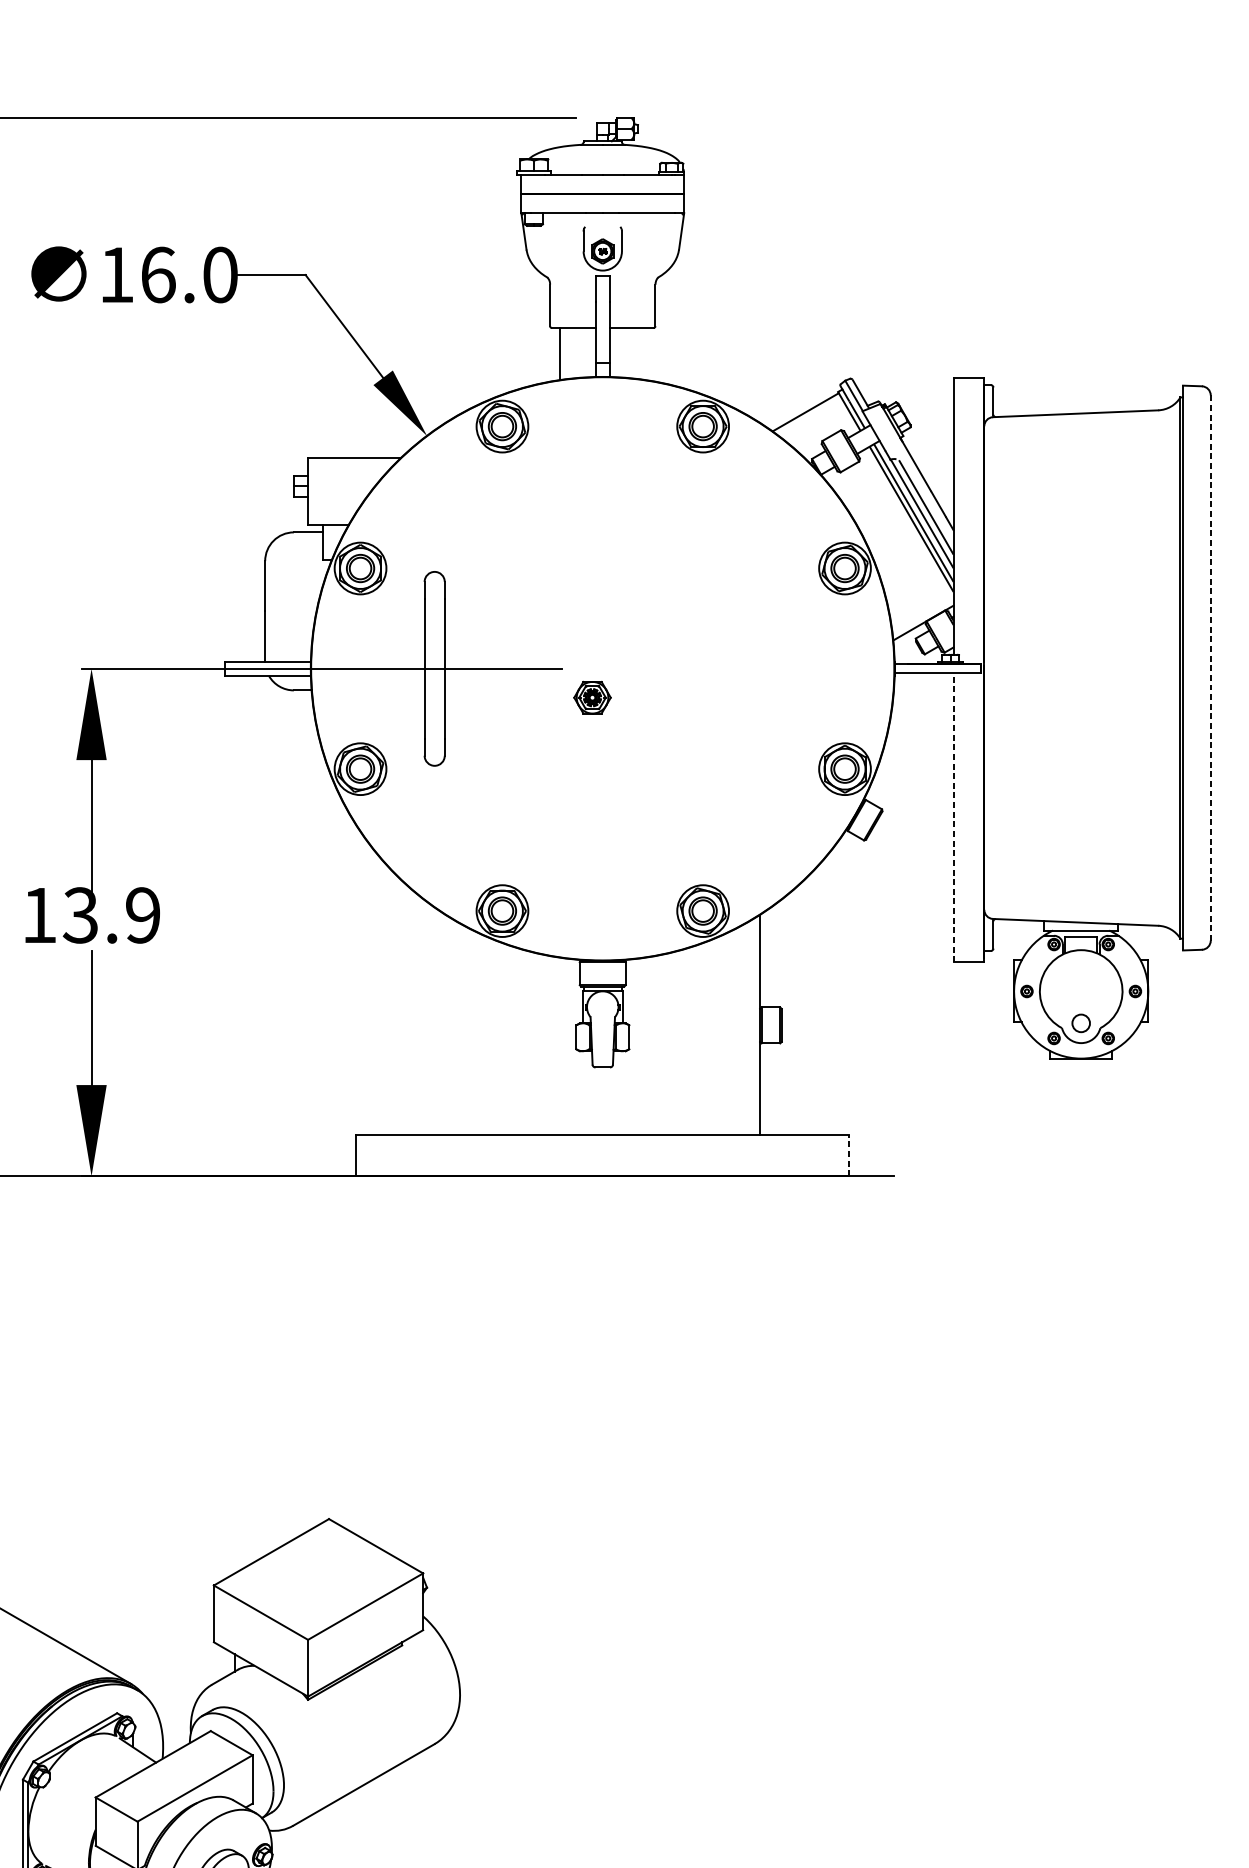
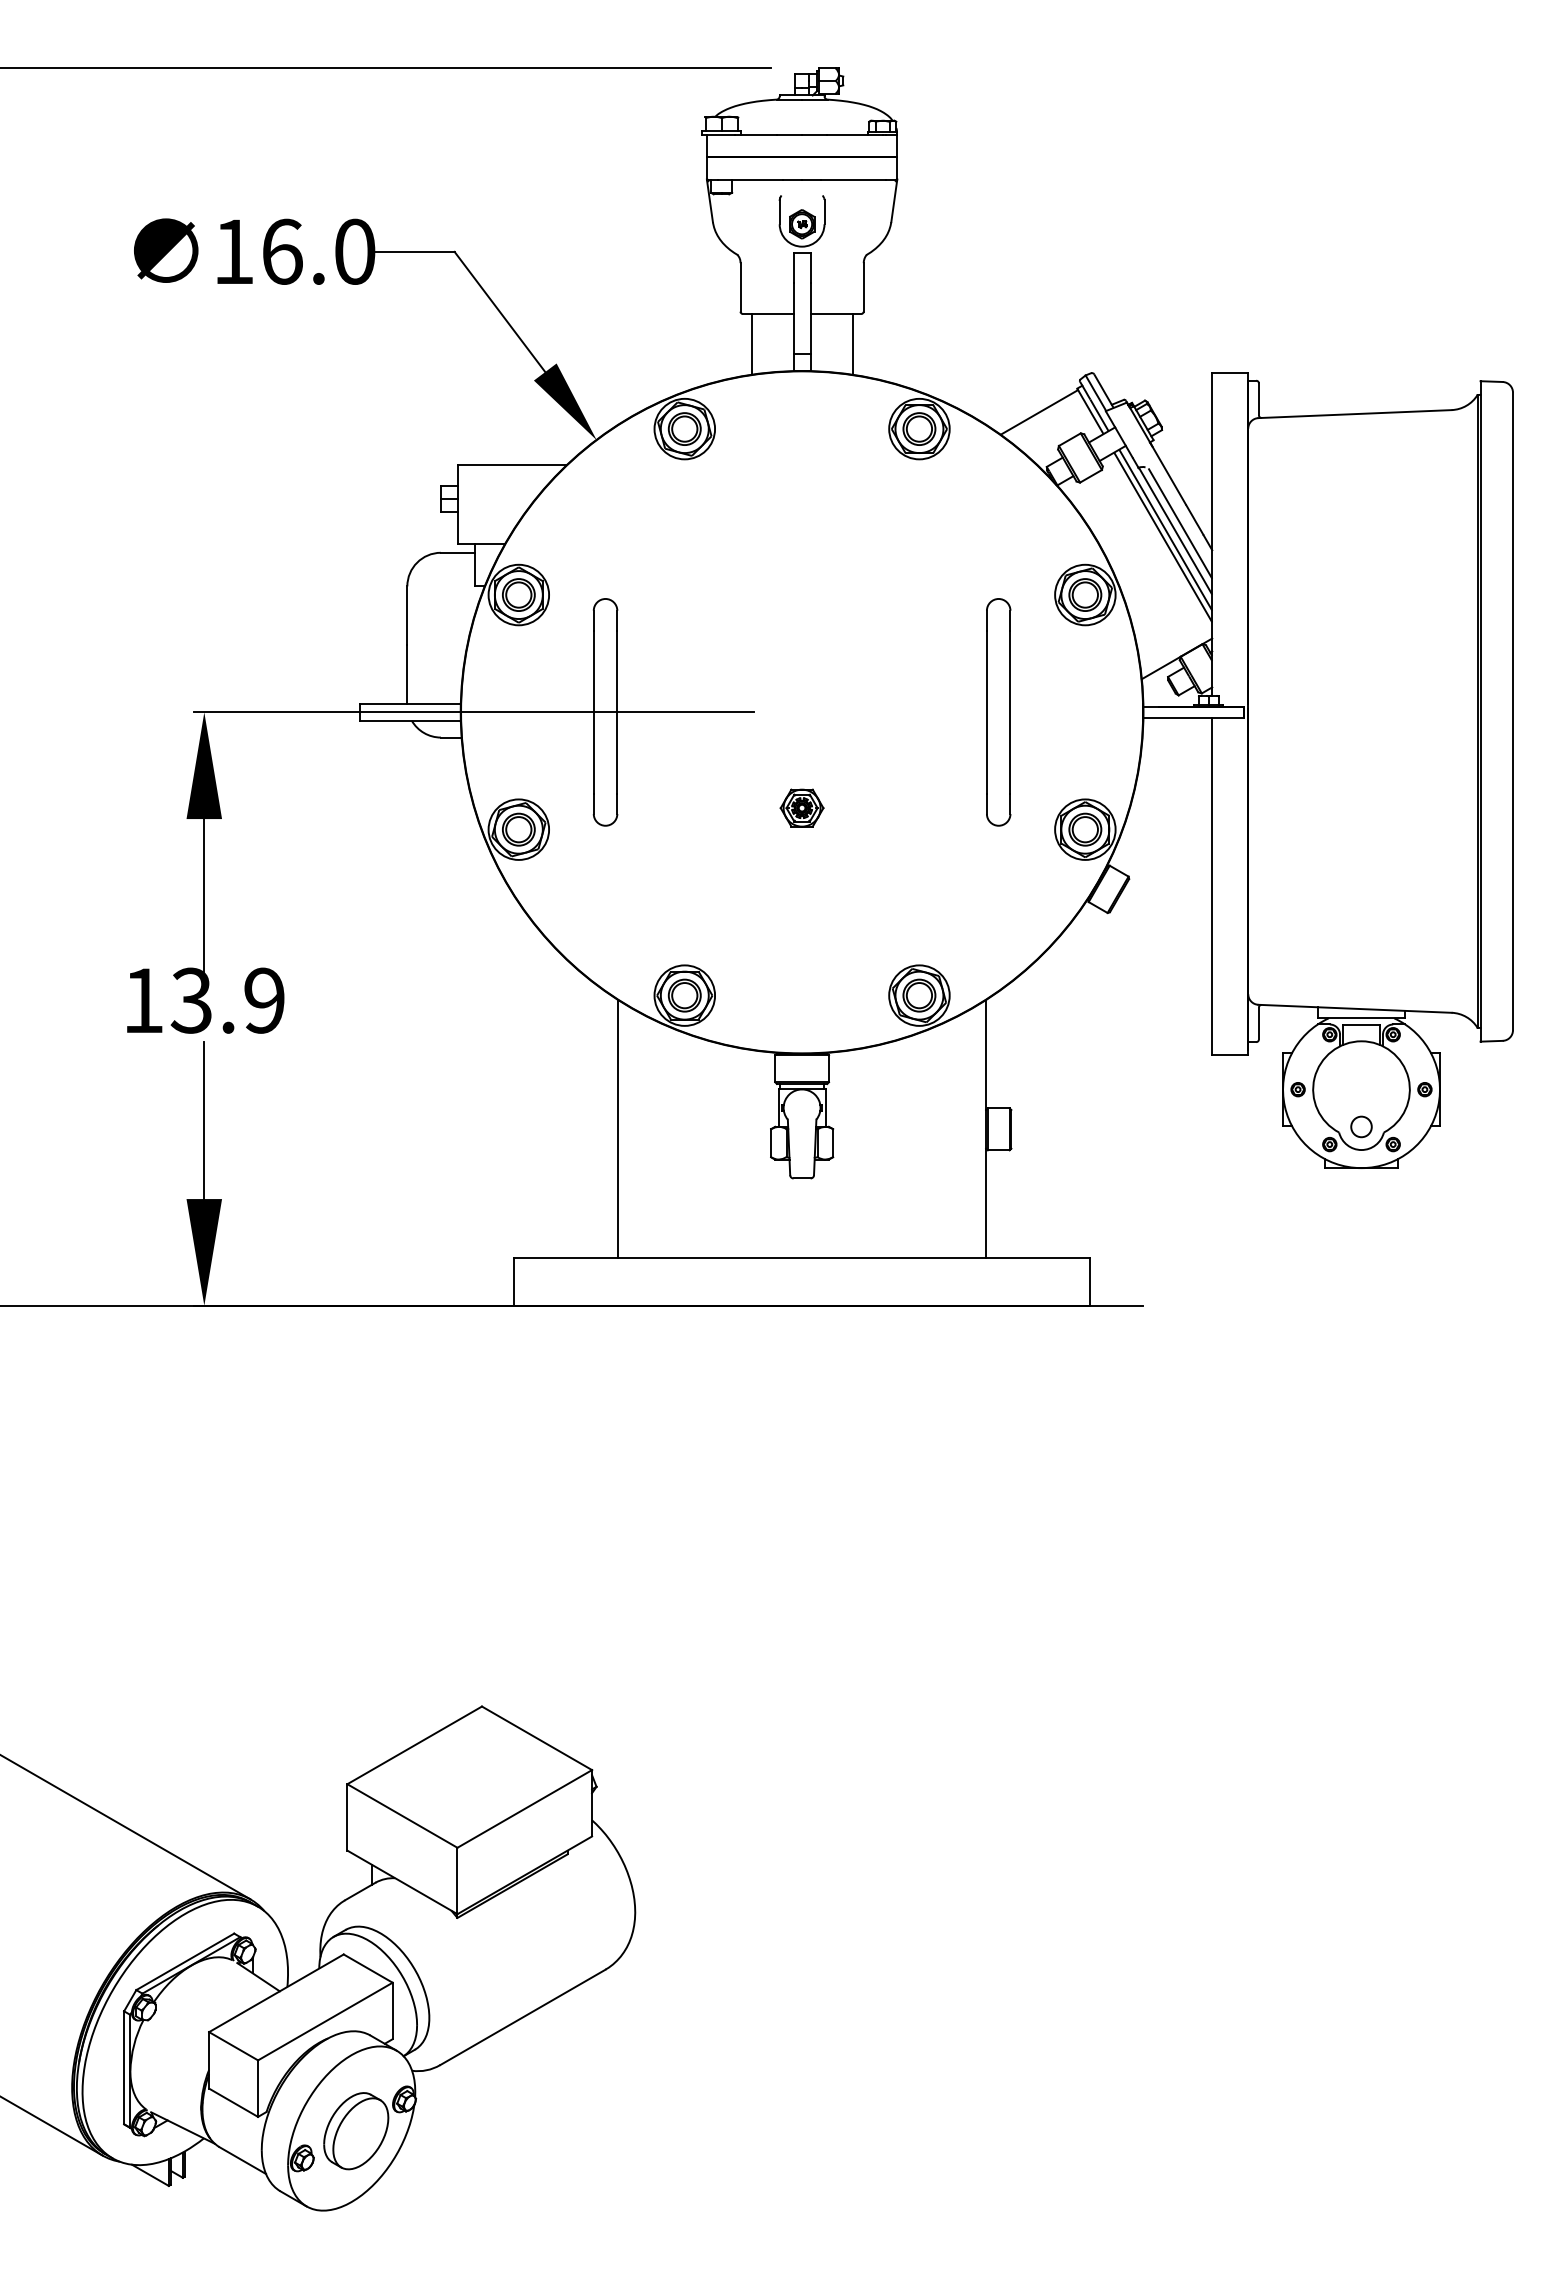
line: (645, 353) -> (852, 343), added
part: (770, 668) -> (998, 712), added
line: (1211, 668) -> (1513, 711), dashed -> solid
part: (592, 697) -> (801, 807), moved
line: (953, 817) -> (1212, 886), dashed -> solid
line: (445, 1024) -> (618, 1128), added
line: (849, 1155) -> (1090, 1281), dashed -> solid

